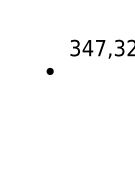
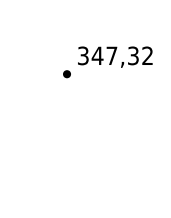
part: (49, 71) -> (66, 74), moved

